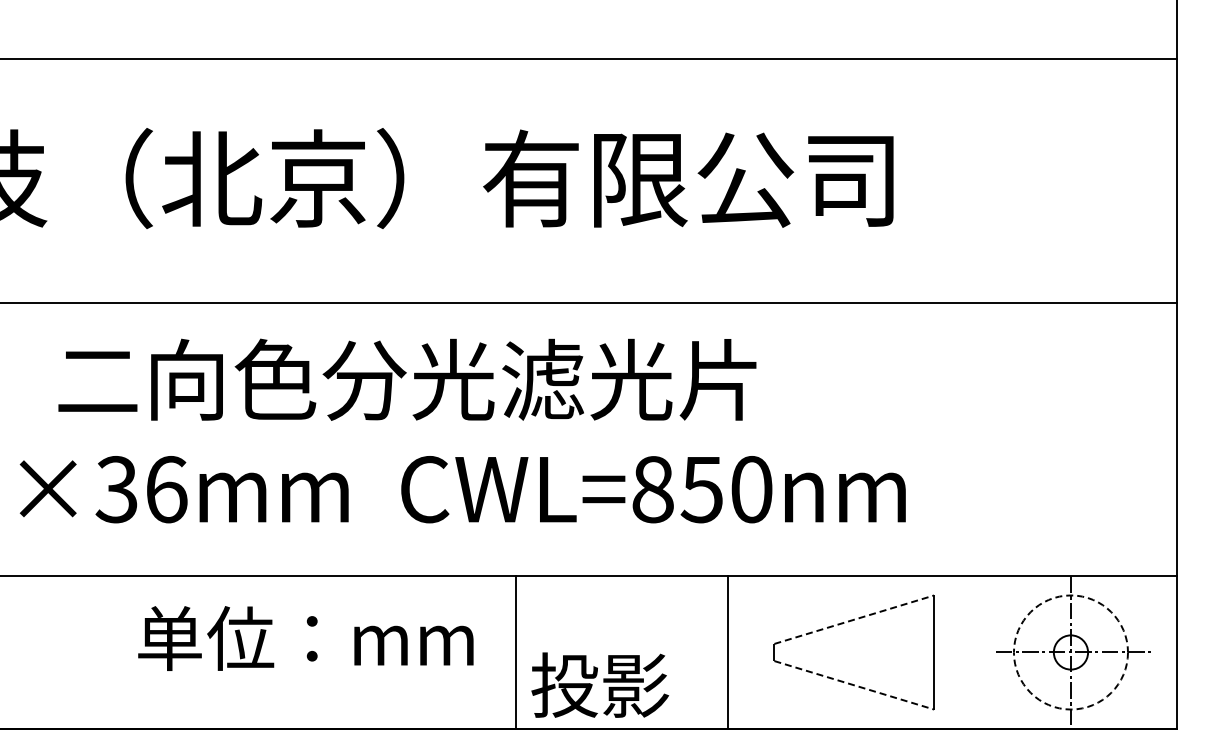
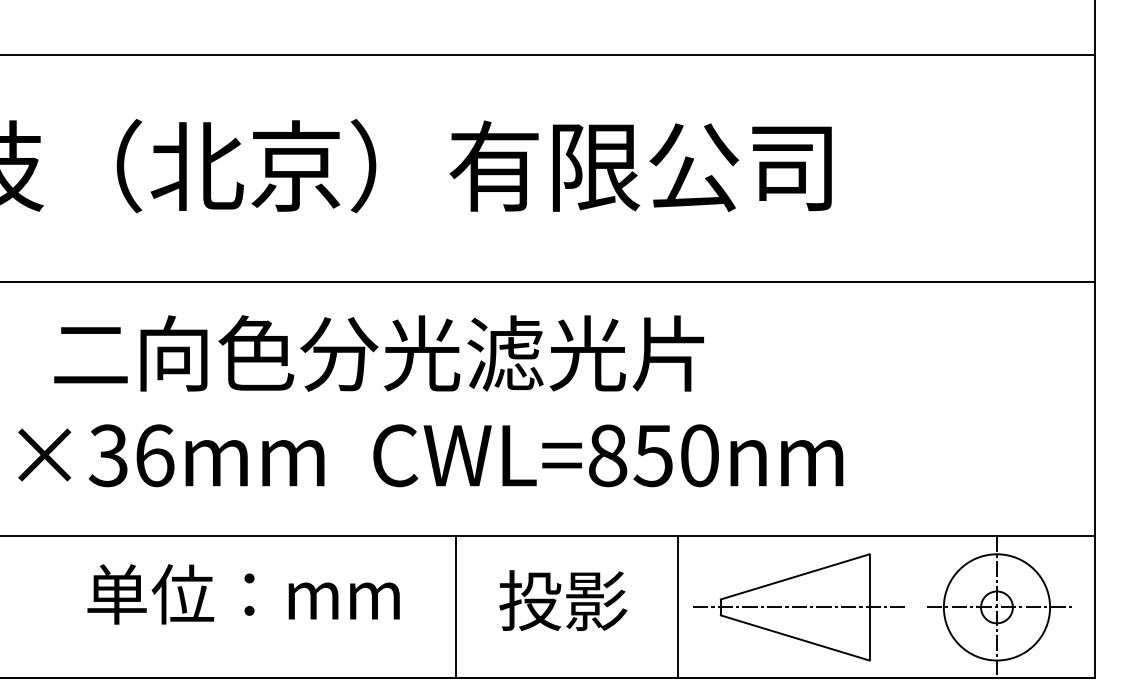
line: (854, 619) -> (795, 576), dashed -> solid
text: (305, 638) -> (243, 594), moved
line: (516, 652) -> (456, 607), moved
line: (857, 652) -> (798, 607), added
circle: (1070, 652) -> (996, 607), dashed -> solid
text: (600, 684) -> (563, 599), moved
line: (854, 685) -> (795, 638), dashed -> solid

